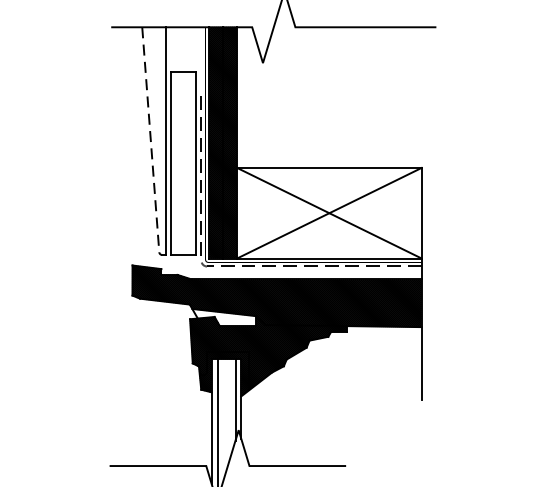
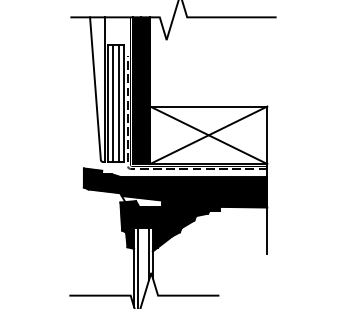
line: (150, 139) -> (95, 88), dashed -> solid
line: (179, 163) -> (113, 103), added
line: (187, 163) -> (118, 103), added

